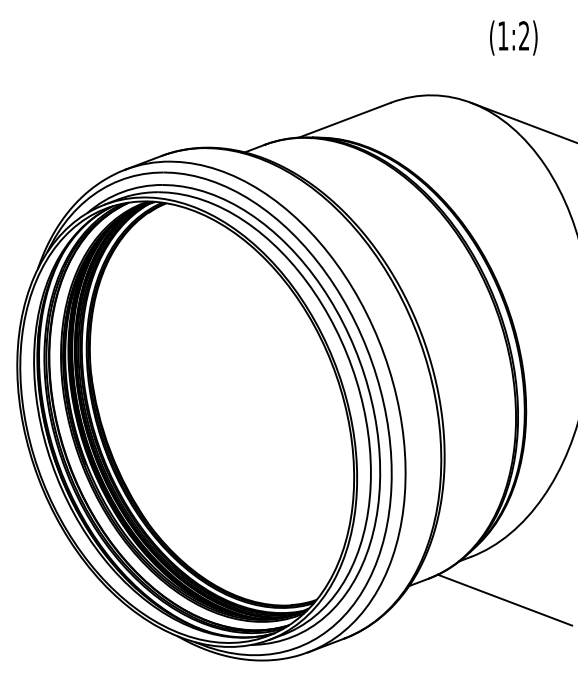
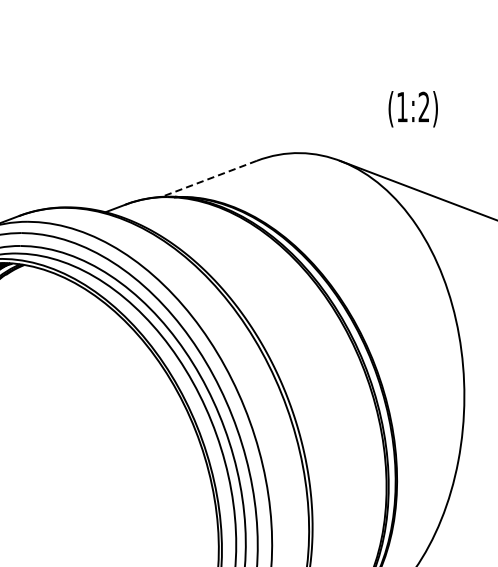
text: (513, 37) -> (412, 108), moved
line: (344, 120) -> (208, 179), solid -> dashed

